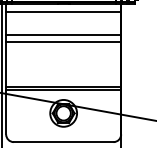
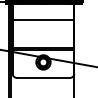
line: (63, 10) -> (43, 7), removed
line: (63, 42) -> (43, 24), removed

